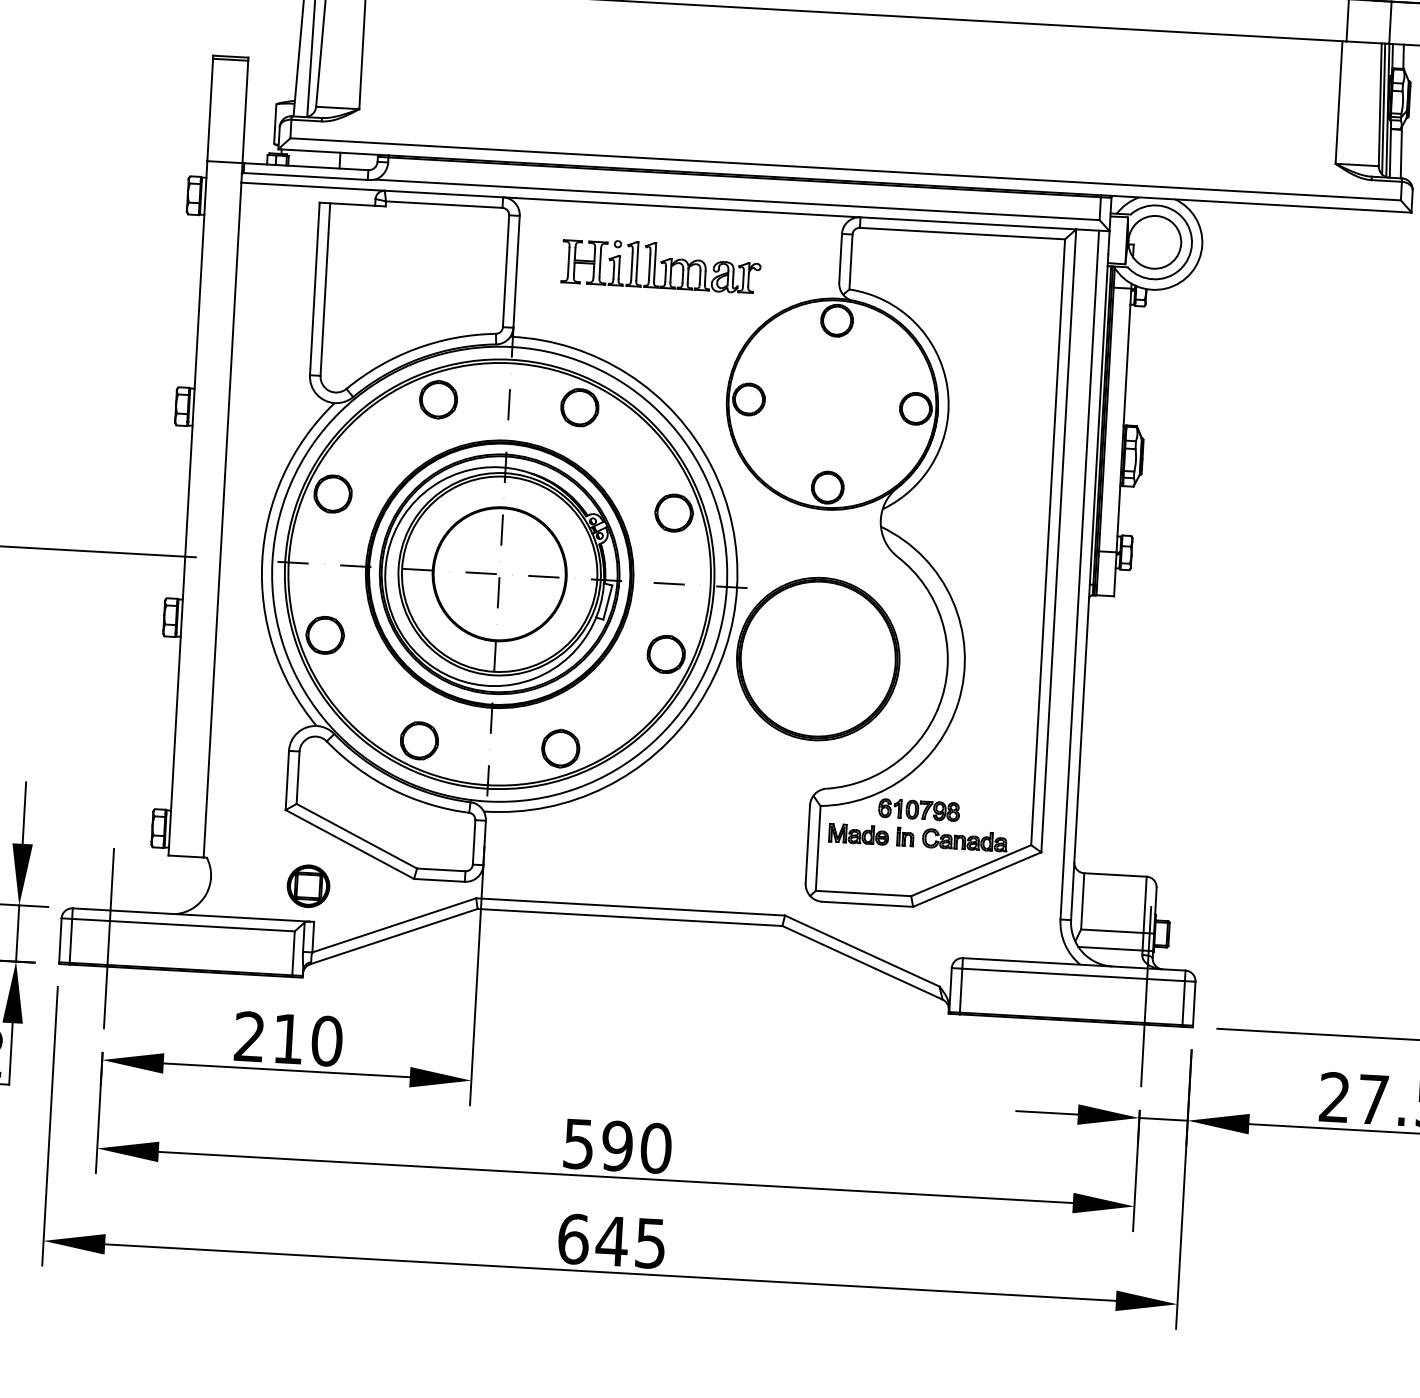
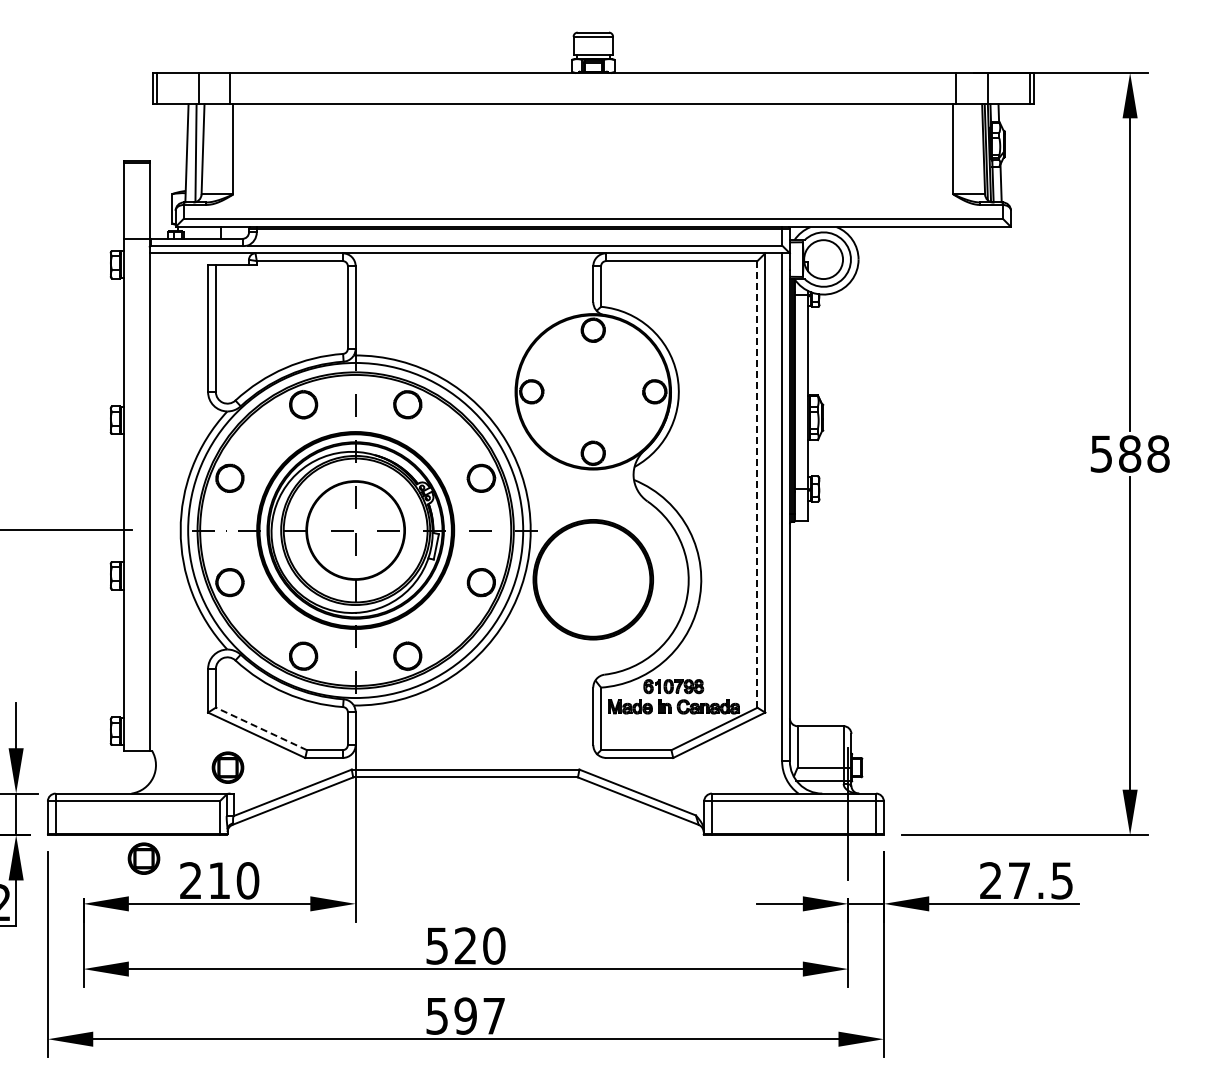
part: (660, 264) -> (461, 296), removed
line: (1048, 542) -> (757, 484), solid -> dashed
line: (356, 835) -> (261, 728), solid -> dashed
line: (108, 938) -> (83, 814), removed
part: (187, 1003) -> (143, 858), added
text: (617, 1145) -> (465, 945), 590 -> 520
text: (611, 1240) -> (465, 1015), 645 -> 597

